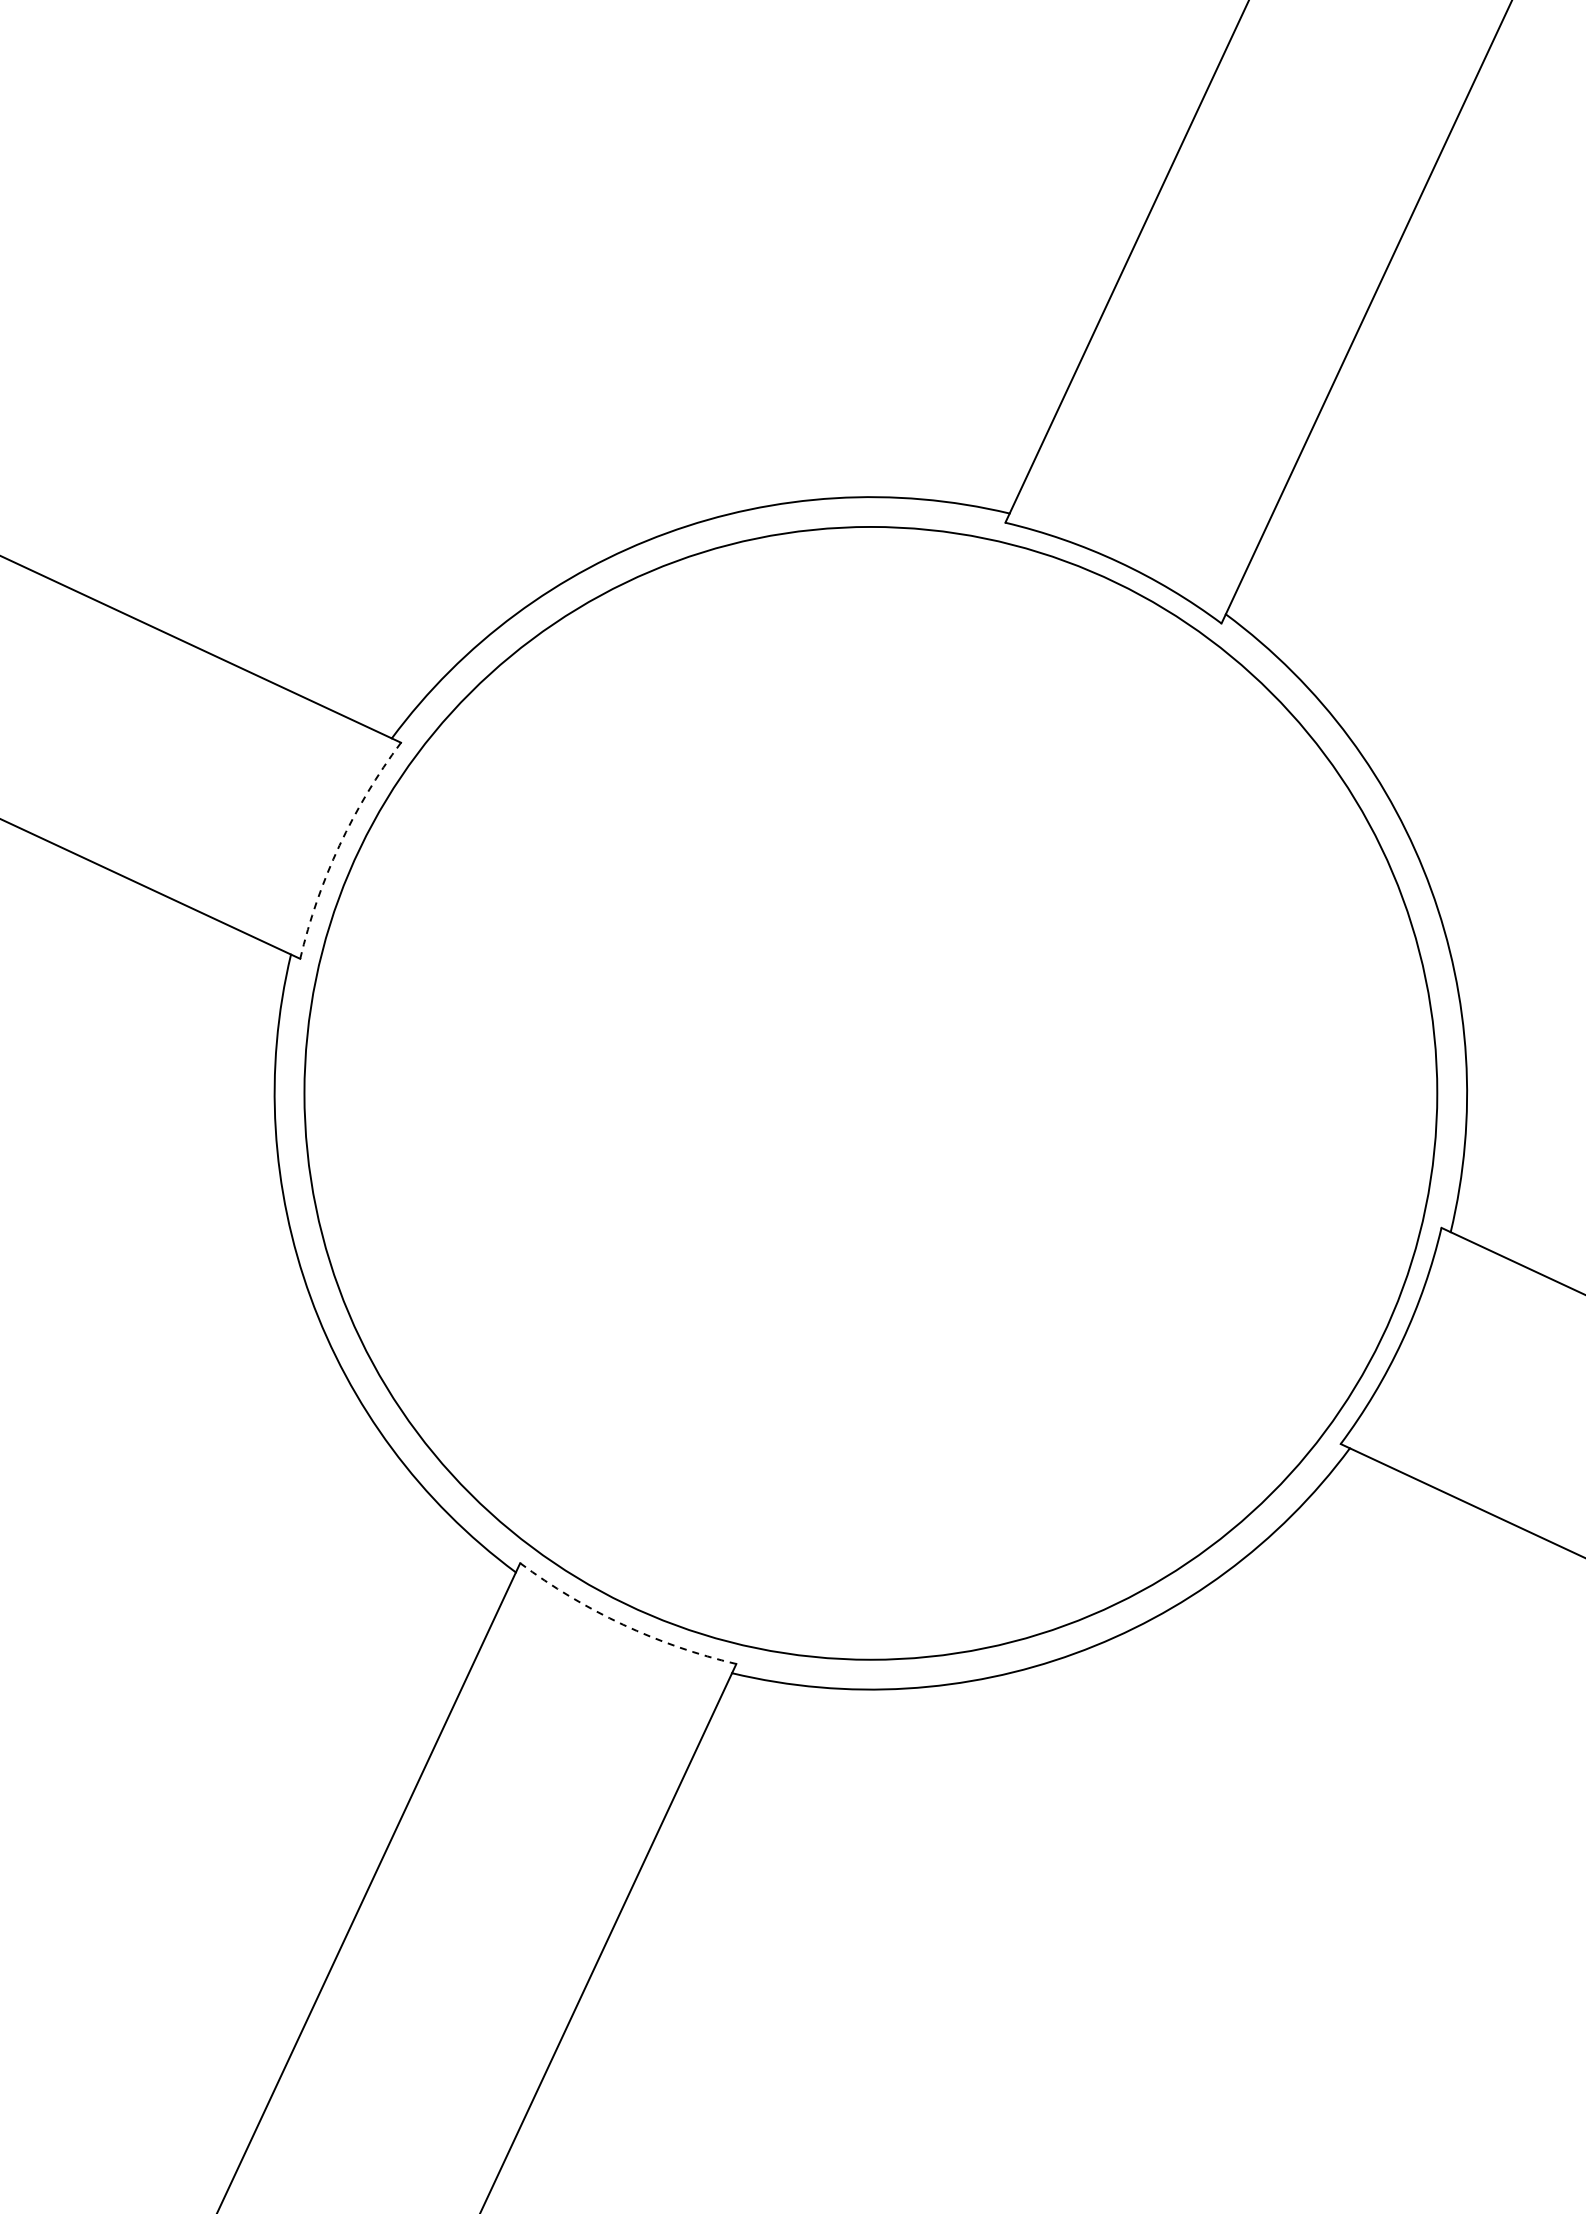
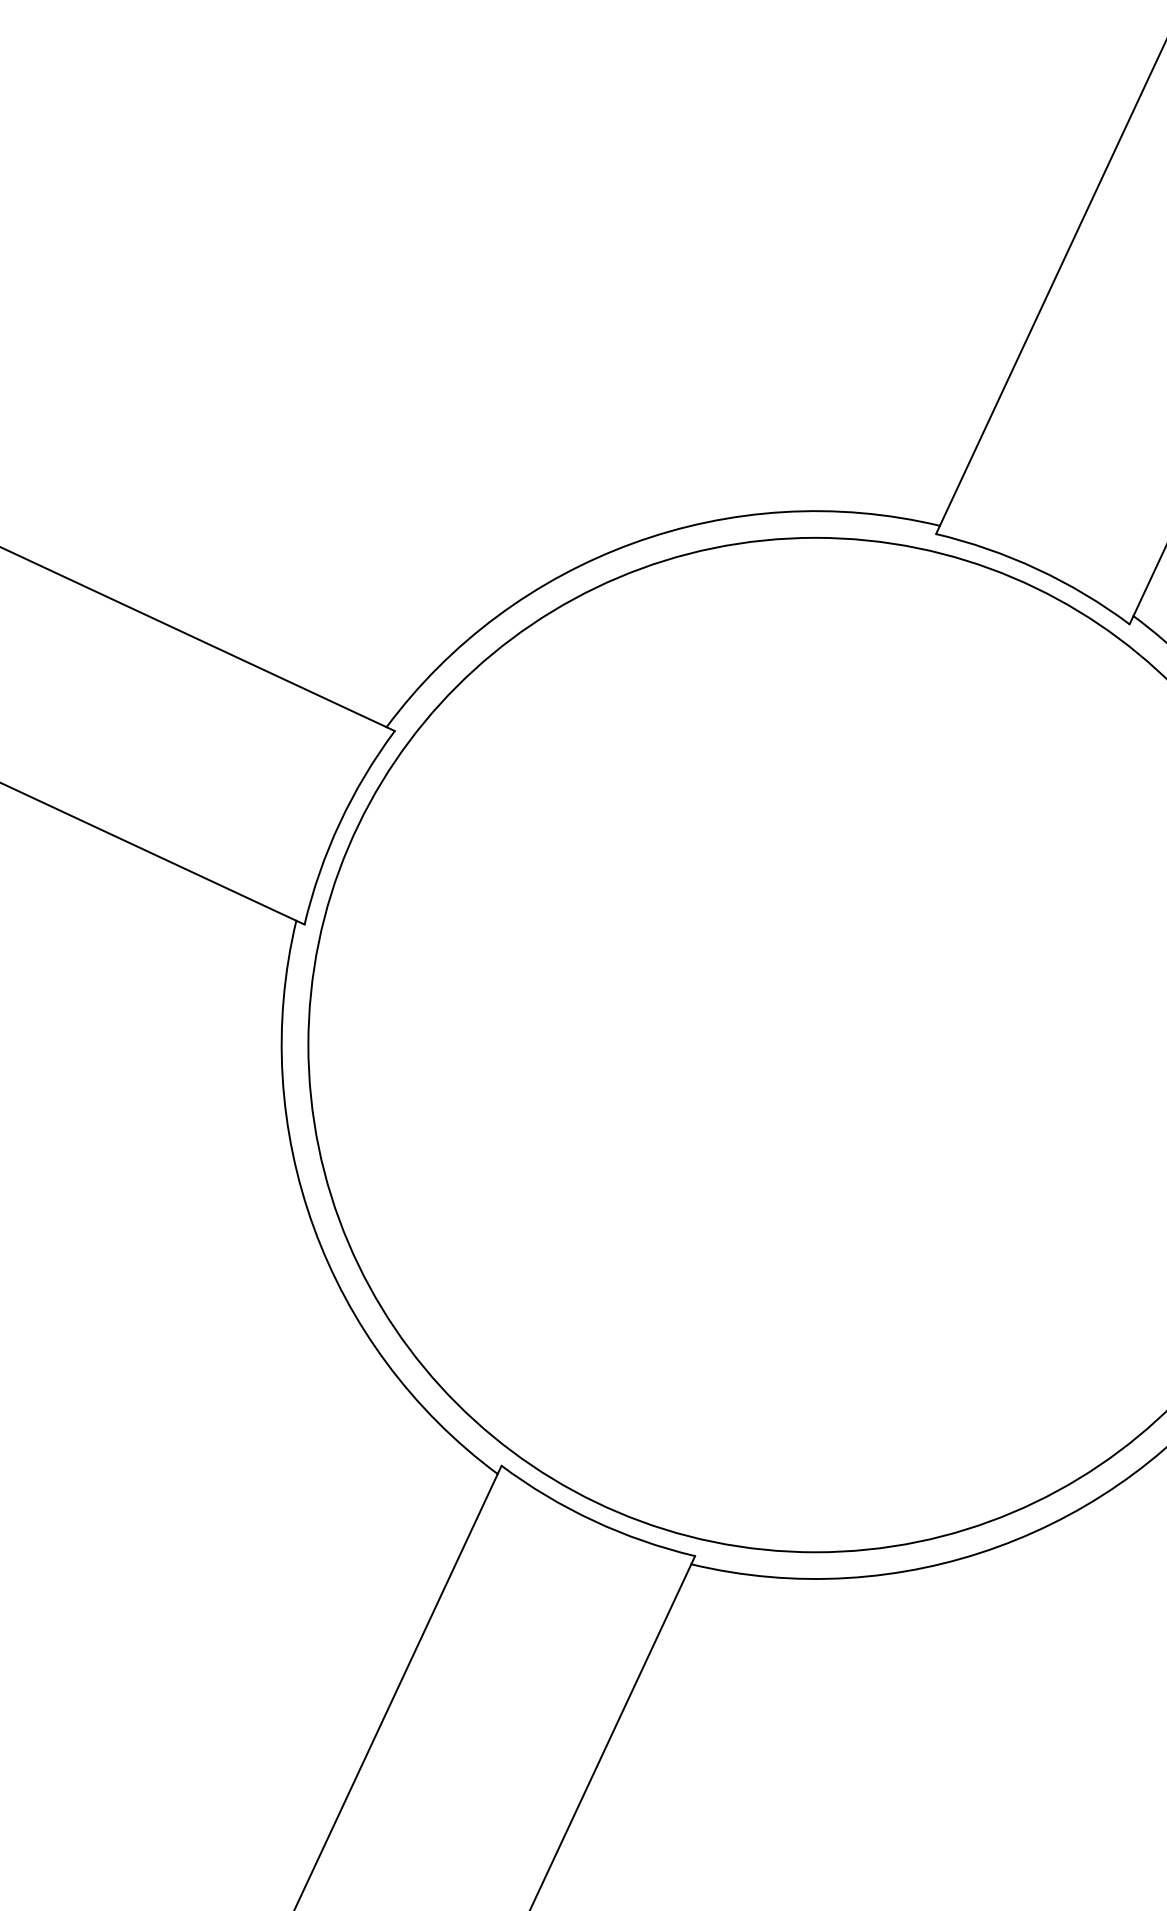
arc: (339, 845) -> (339, 823), dashed -> solid
arc: (623, 1624) -> (594, 1520), dashed -> solid

